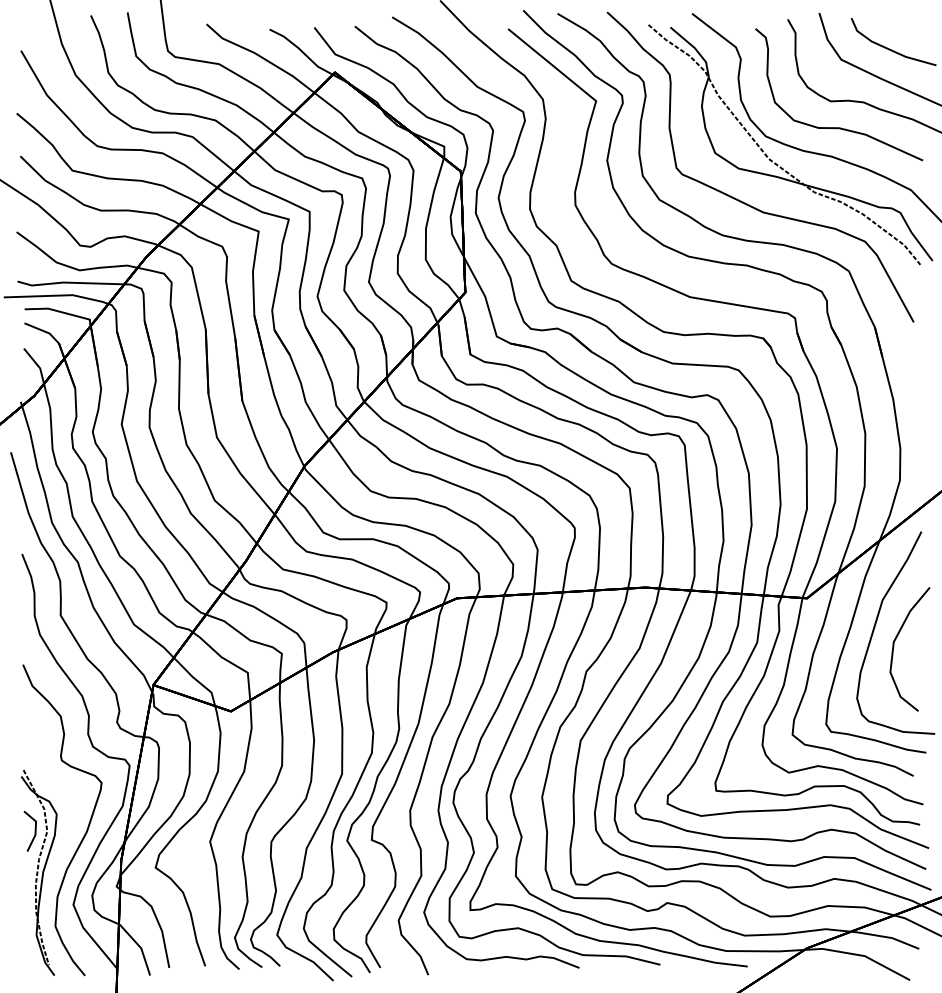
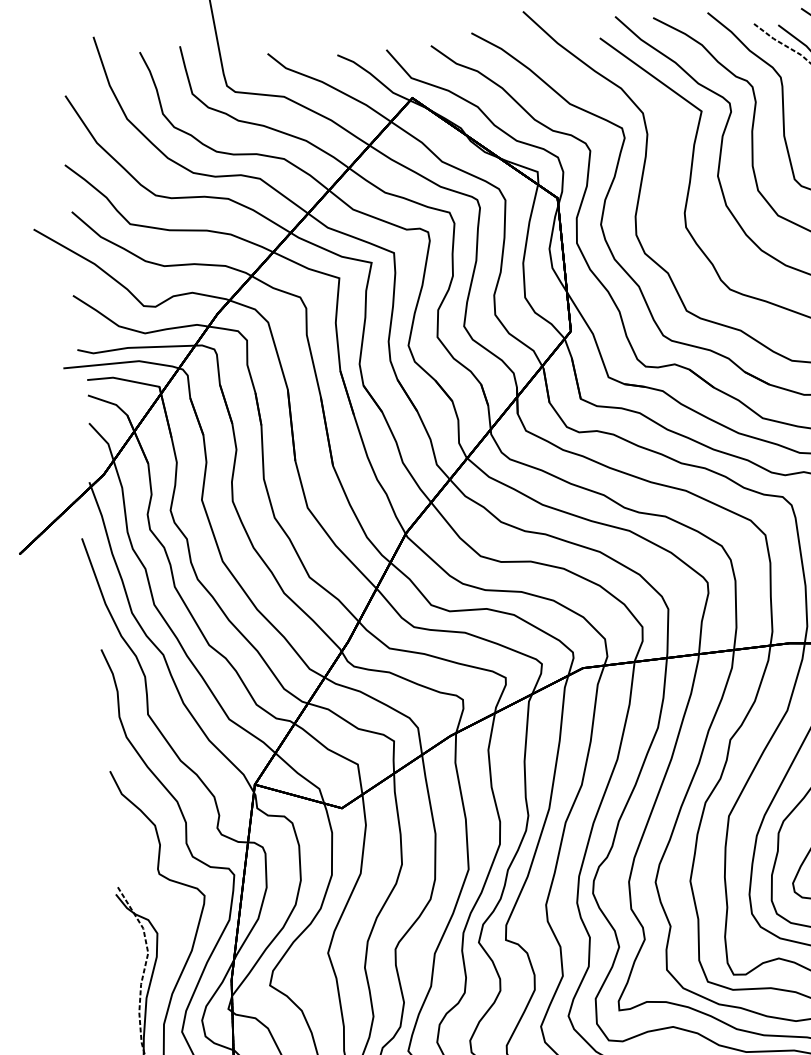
part: (29, 830) -> (128, 953), removed

